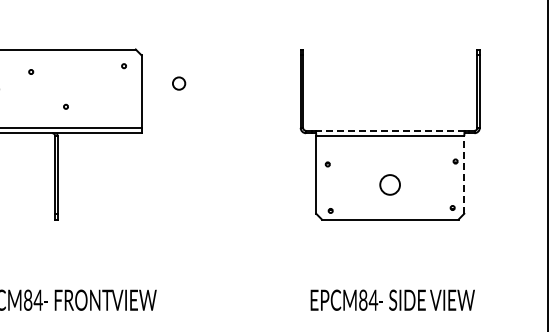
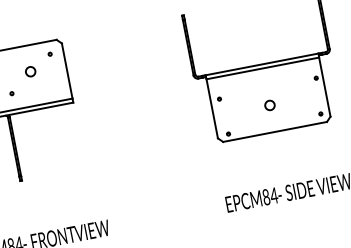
circle: (179, 83) -> (30, 71), moved
line: (389, 130) -> (261, 64), dashed -> solid
line: (464, 174) -> (324, 86), dashed -> solid
circle: (390, 184) -> (270, 105), size x0.62

